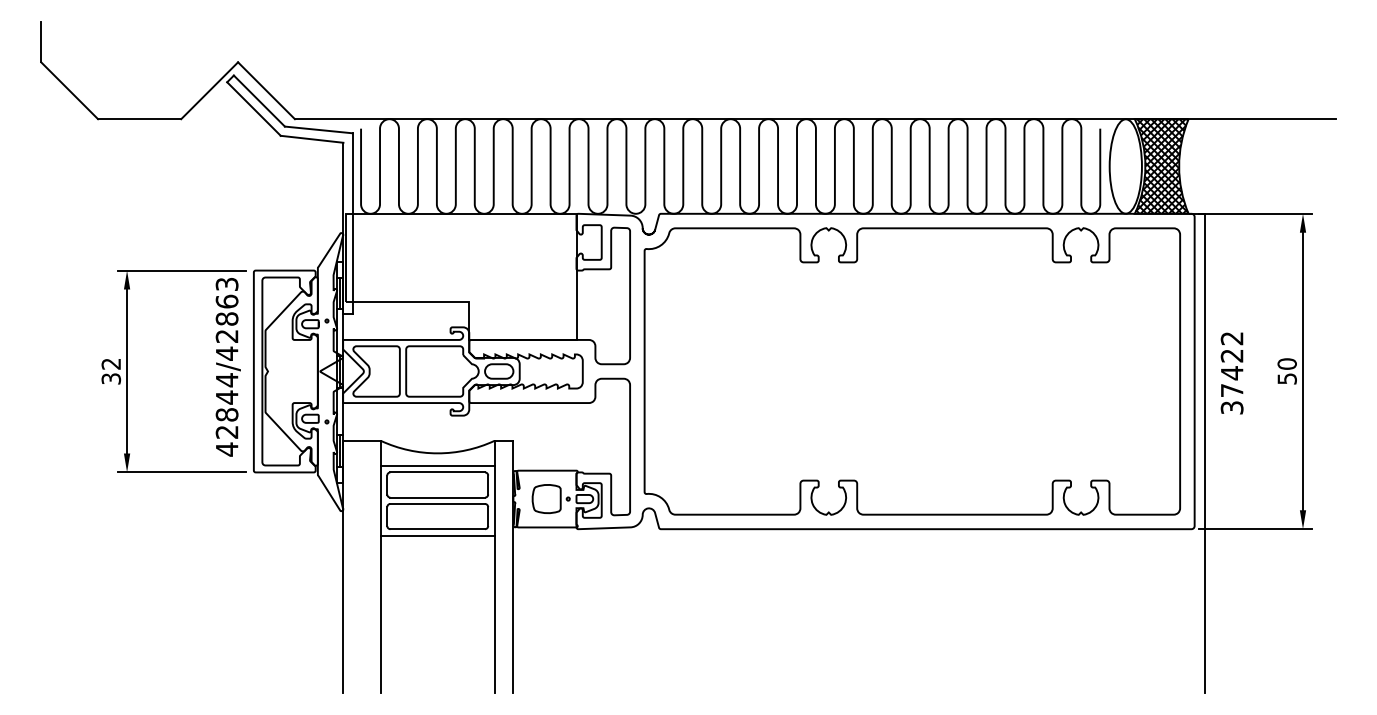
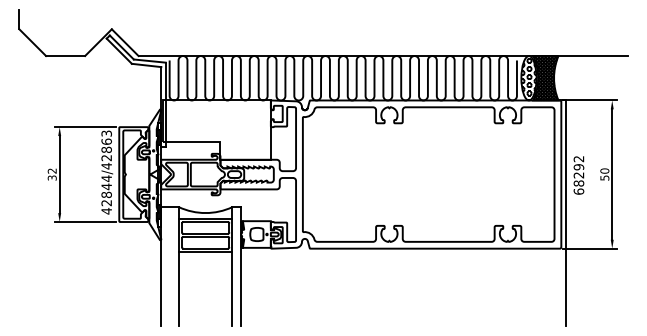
hatch: (1124, 169) -> (528, 79), added
text: (1231, 381) -> (578, 179), 37422 -> 68292

